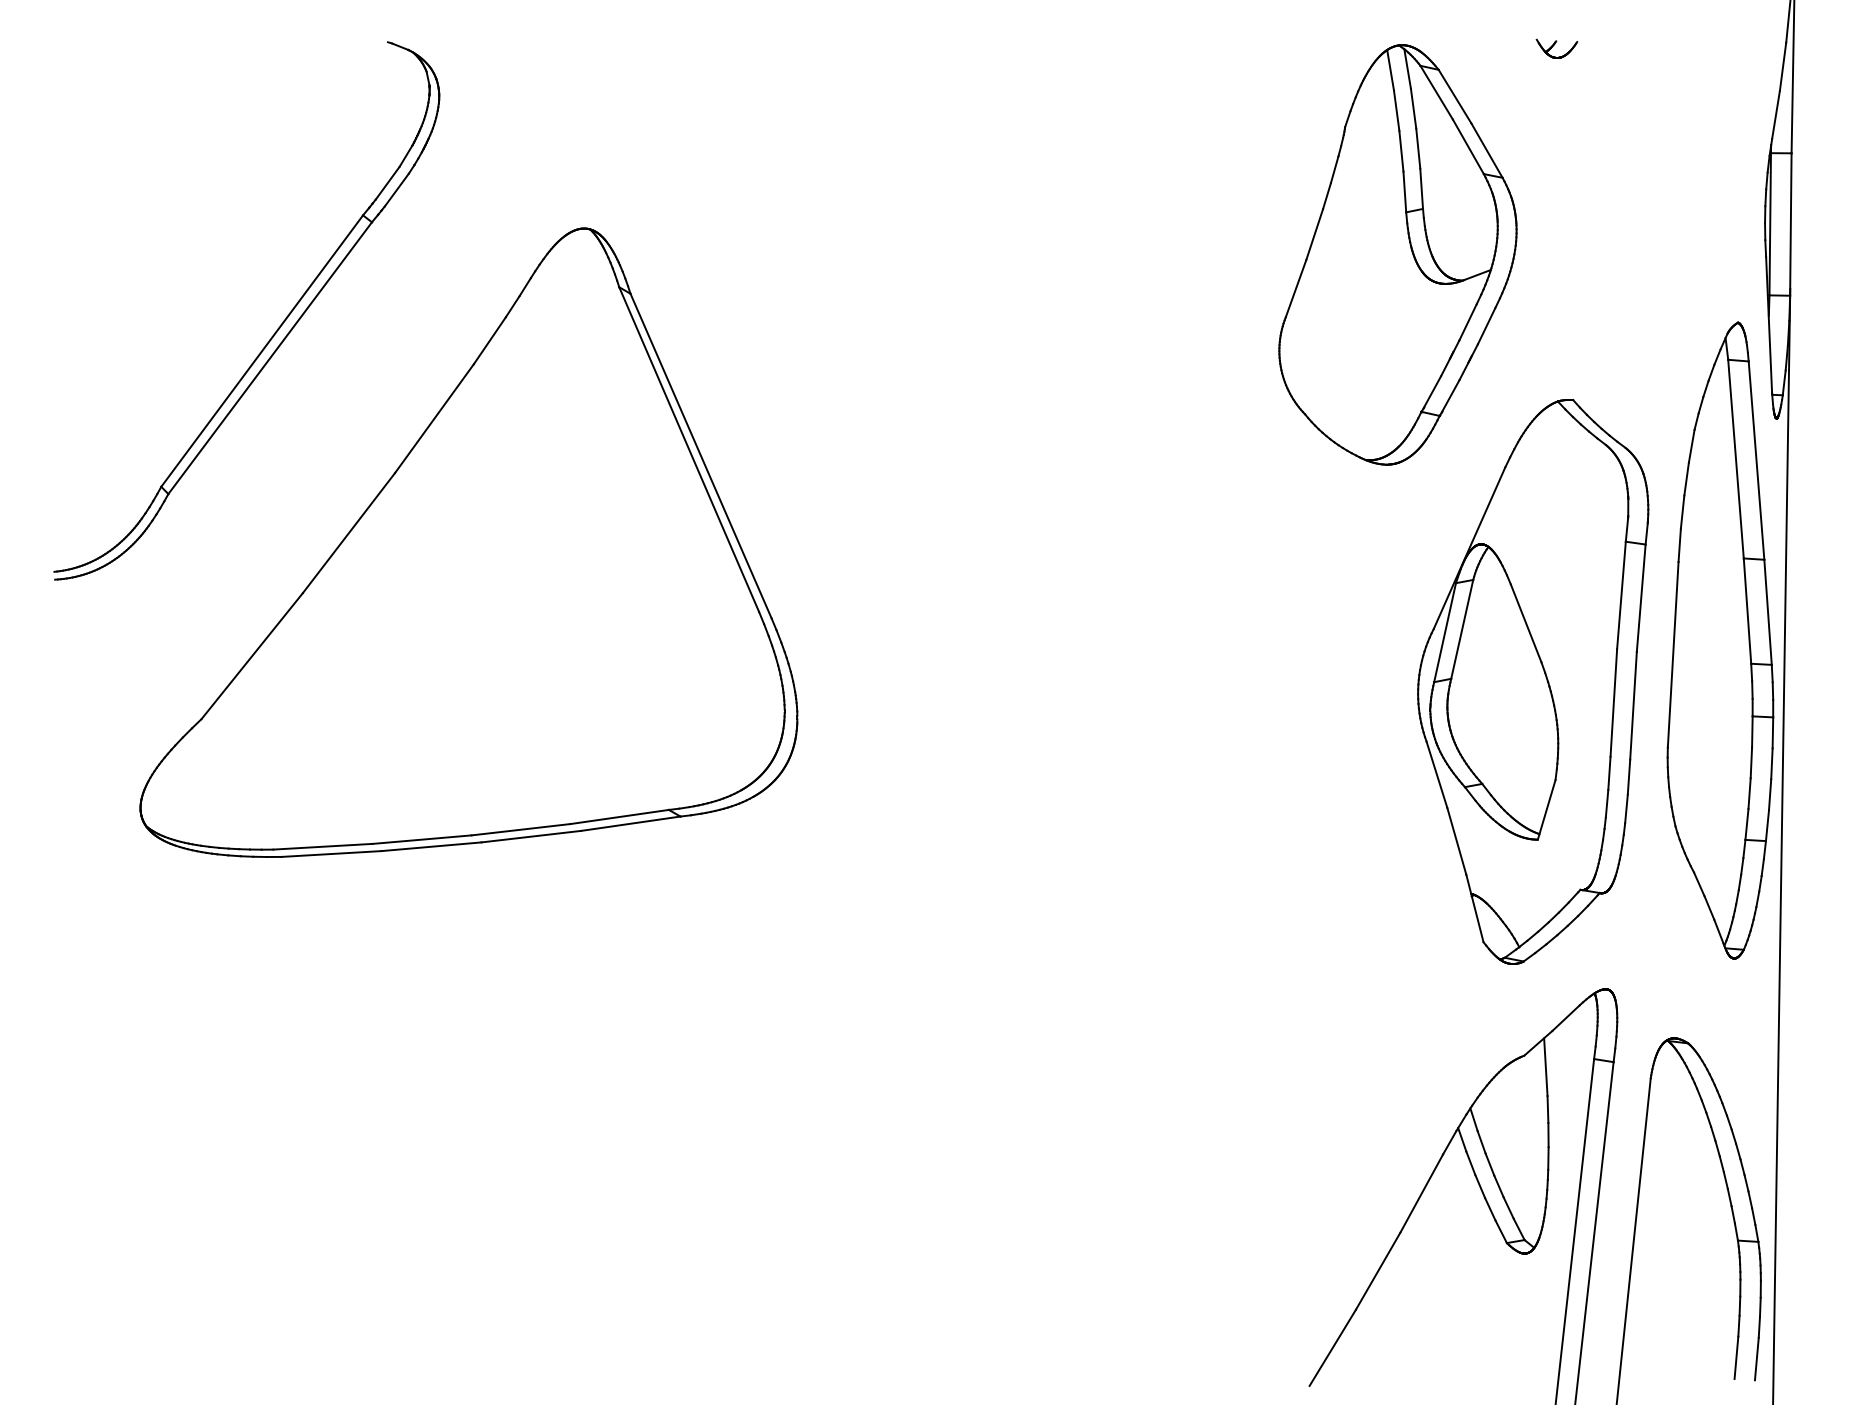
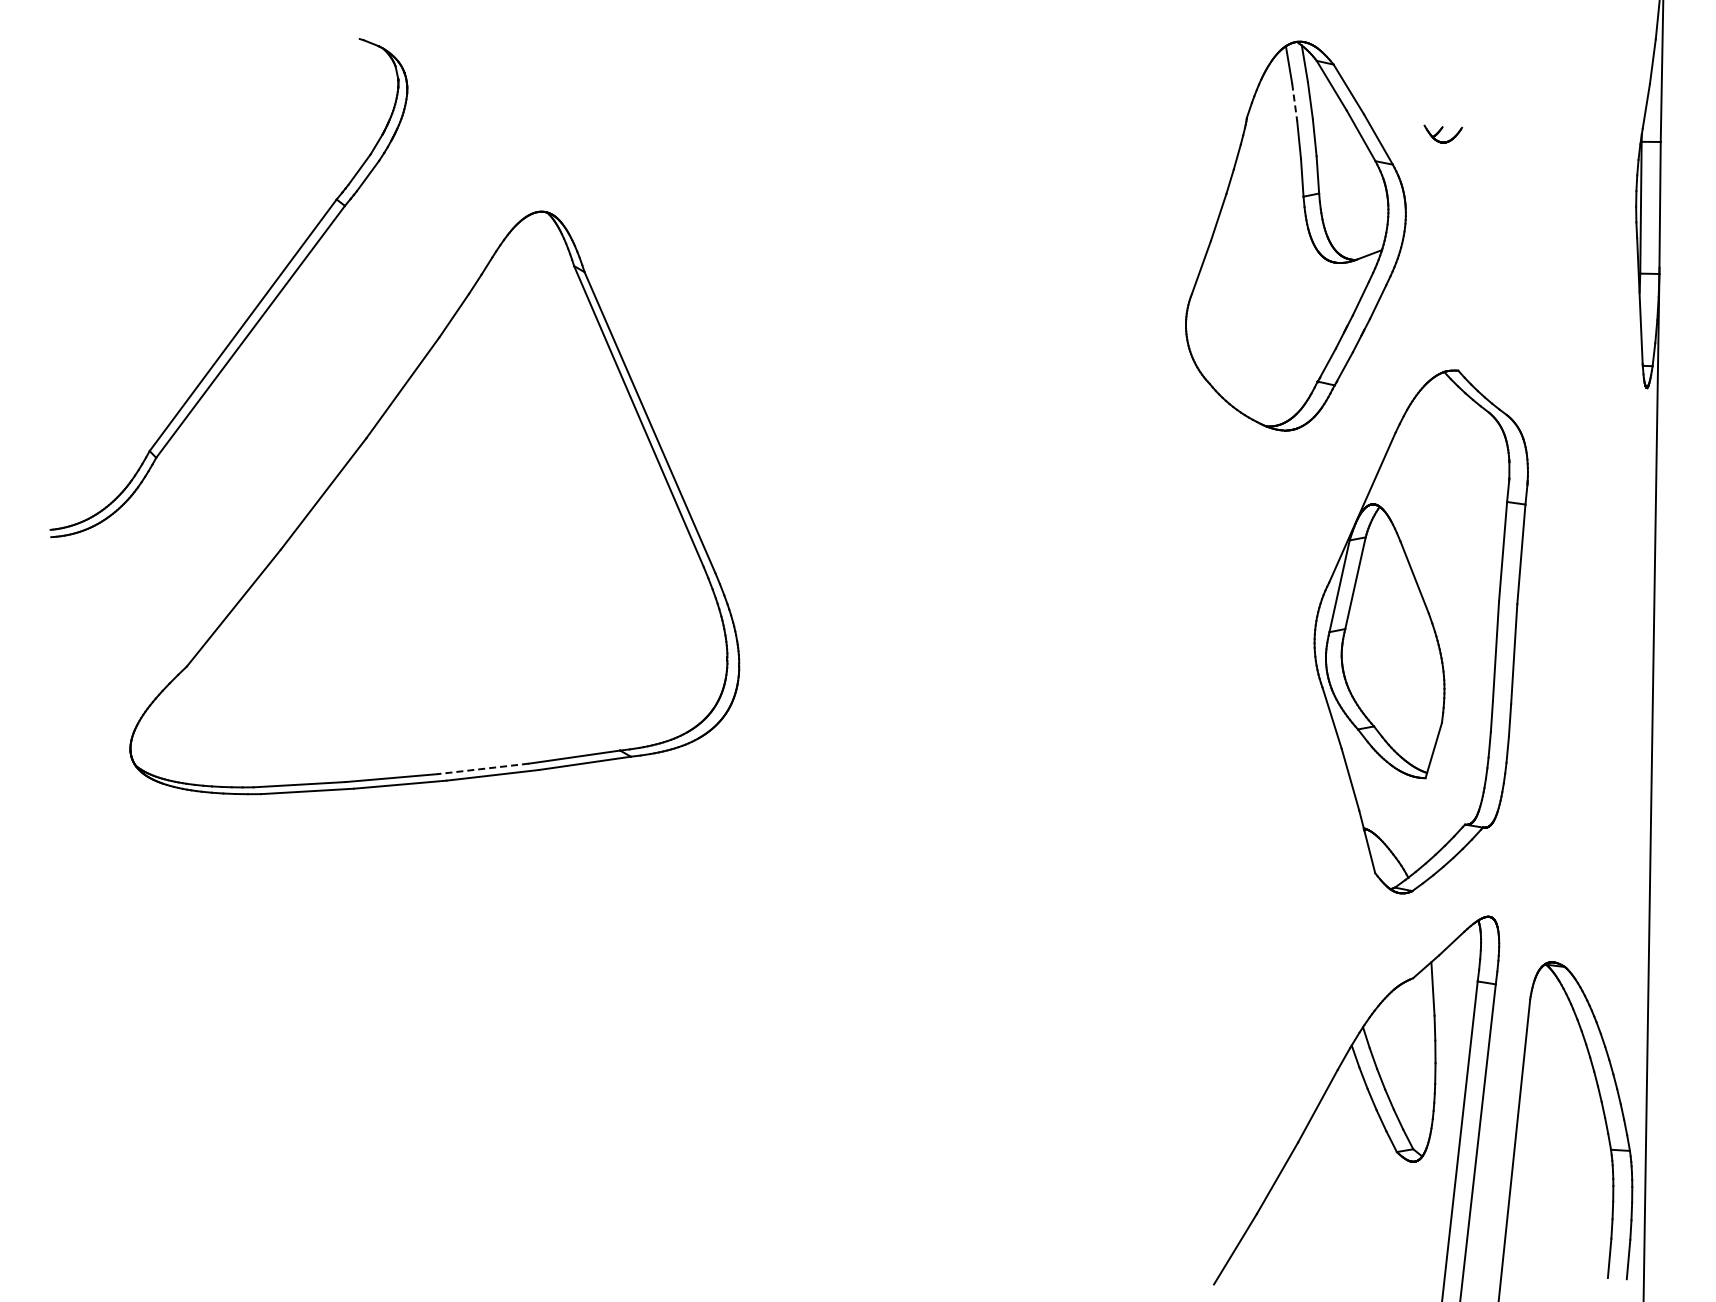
part: (1557, 48) -> (1443, 133), moved
line: (1396, 110) -> (1294, 102), solid -> dashed
part: (1720, 640) -> (1594, 593), removed
line: (520, 829) -> (482, 768), solid -> dashed

